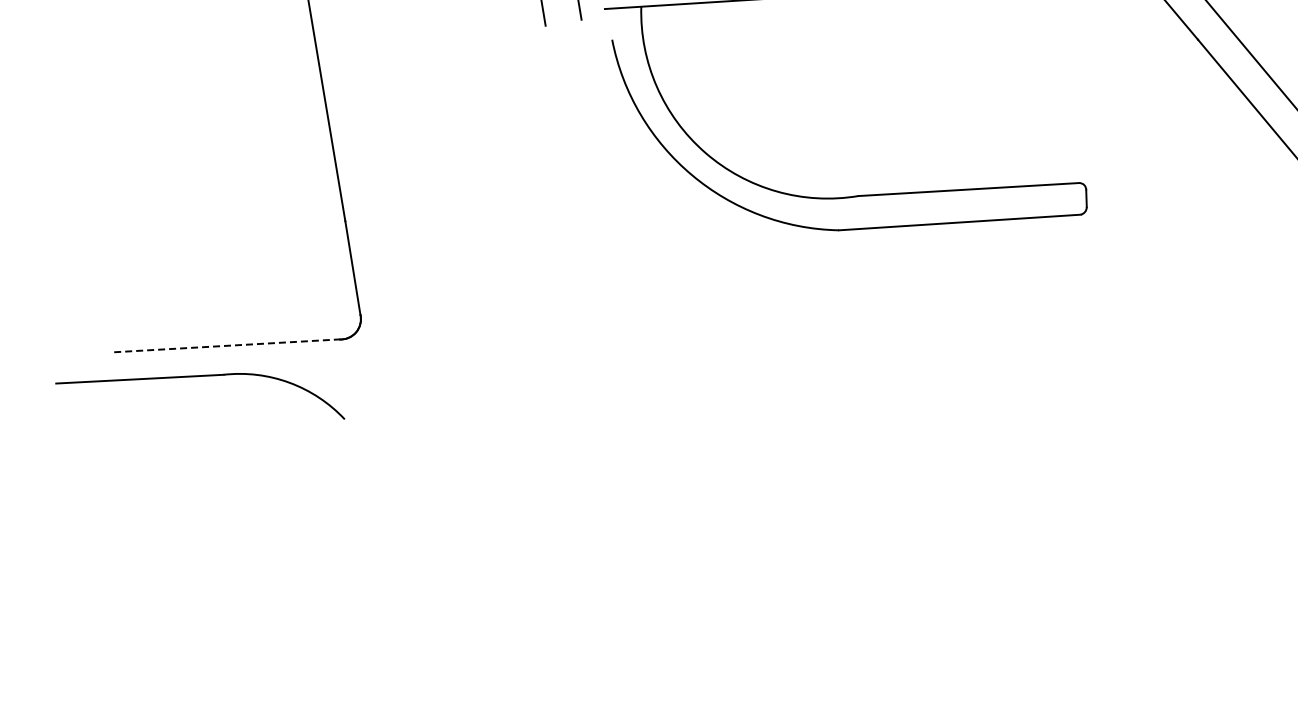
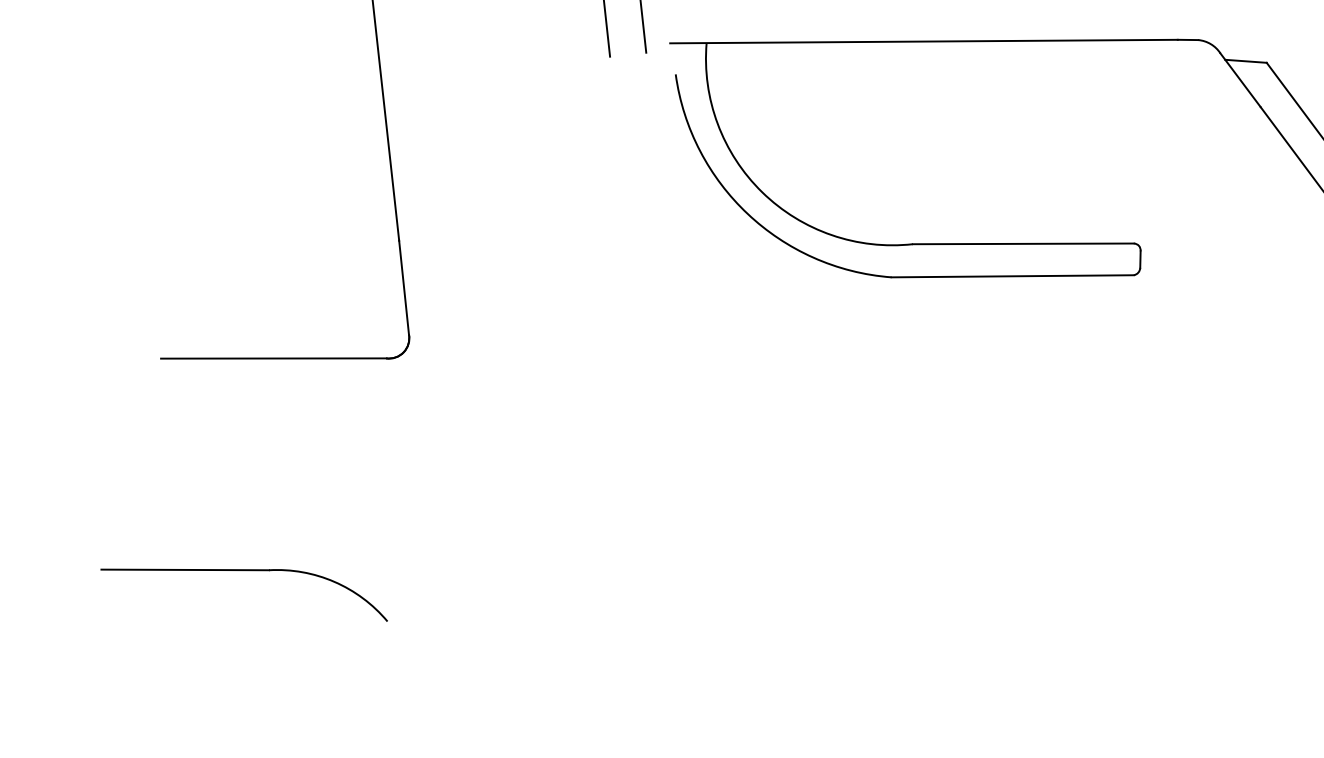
line: (226, 345) -> (273, 358), dashed -> solid
part: (200, 377) -> (245, 571), moved

